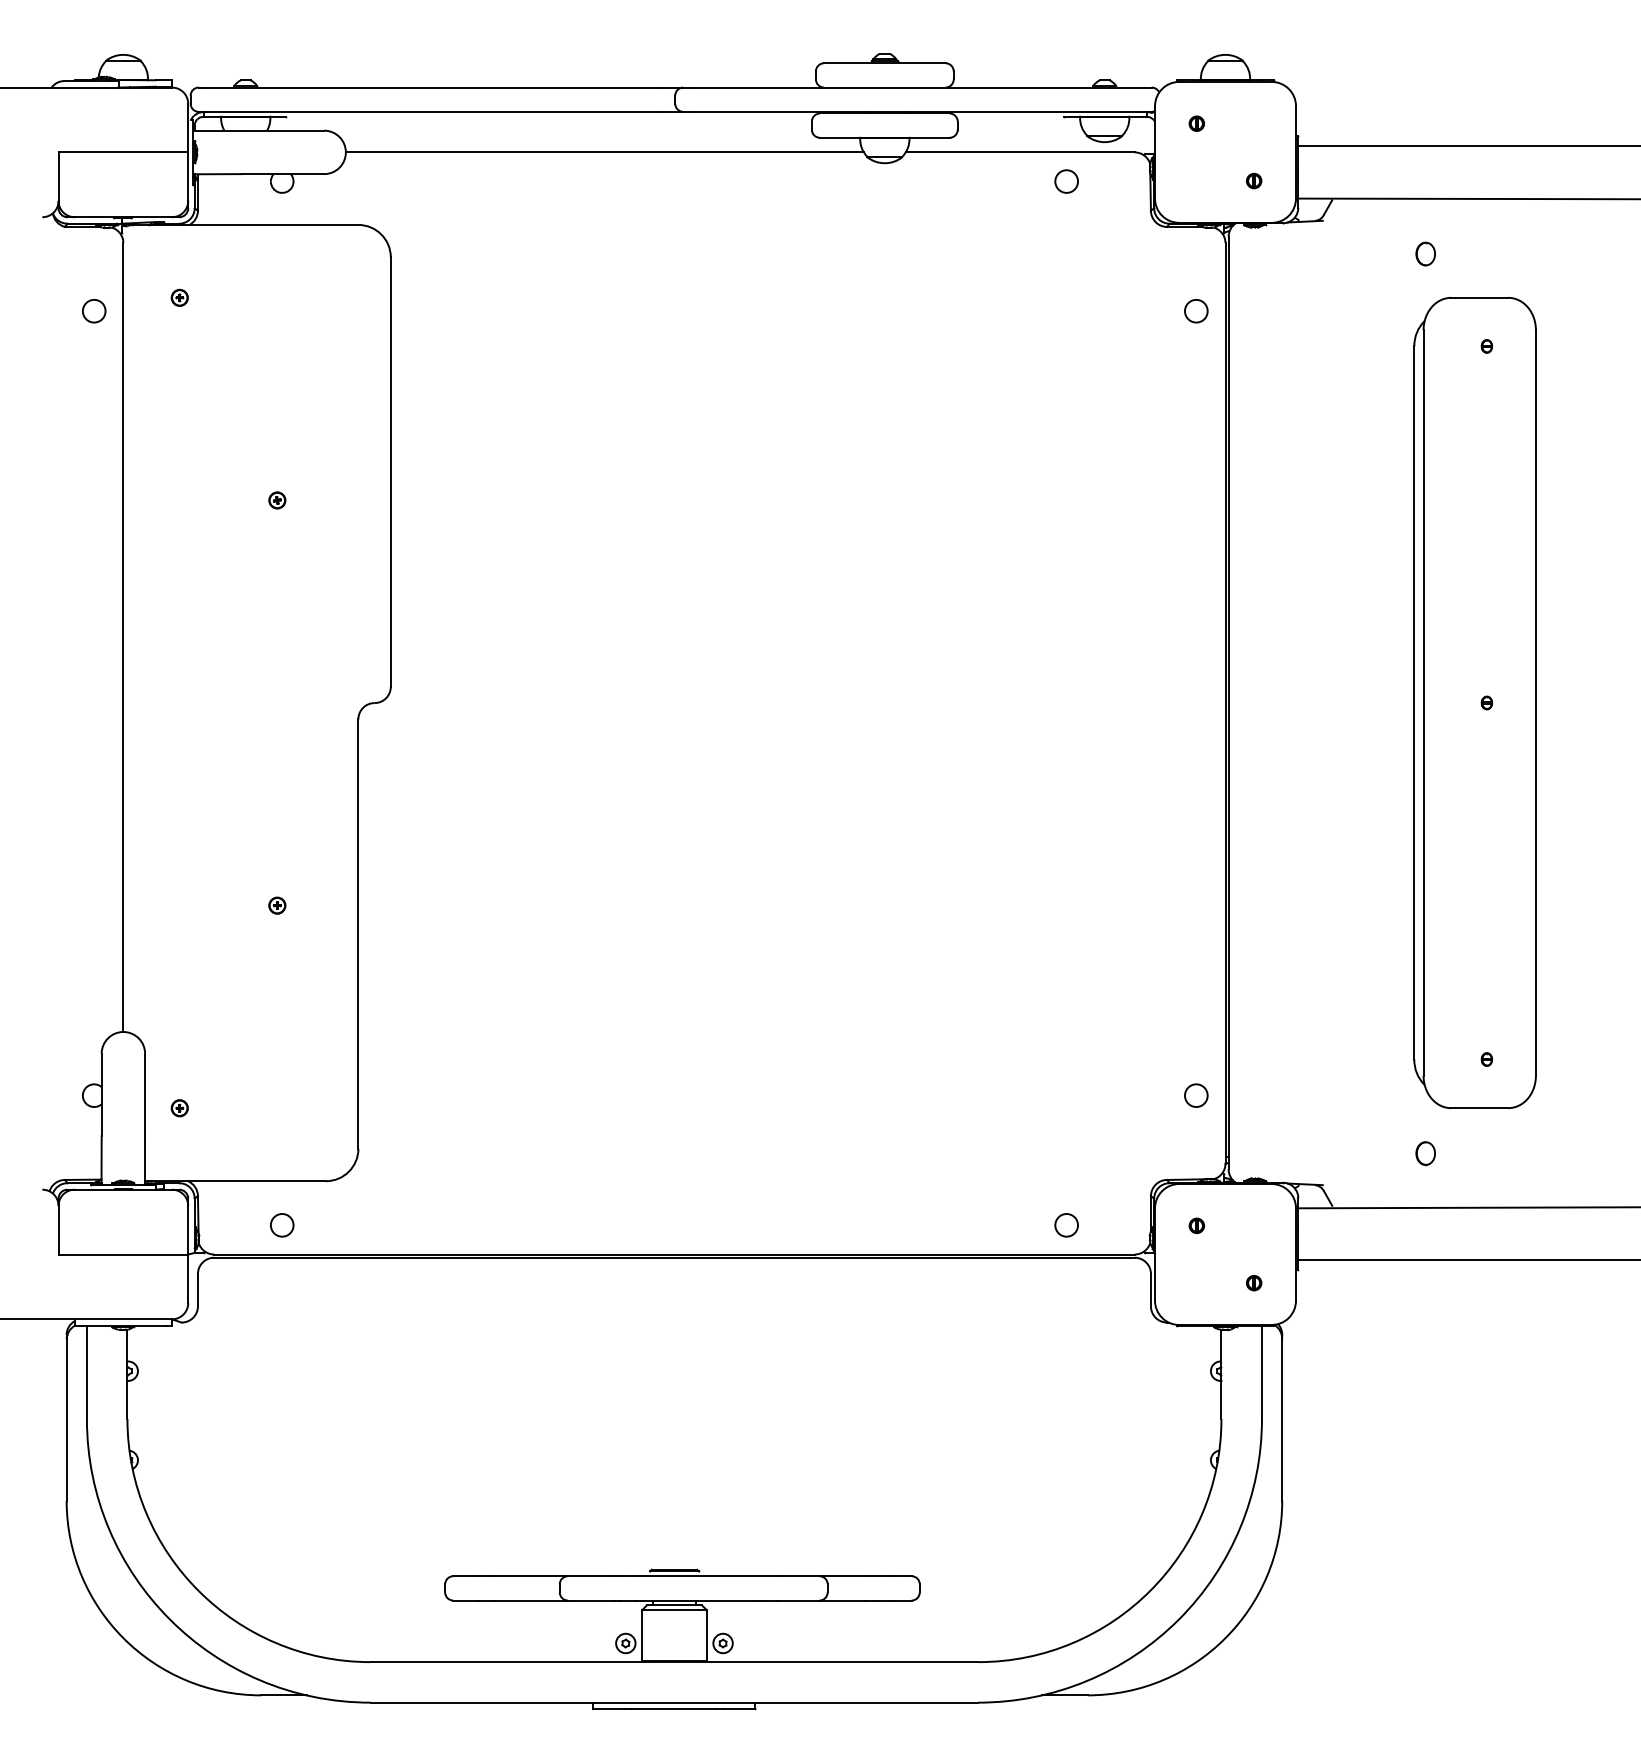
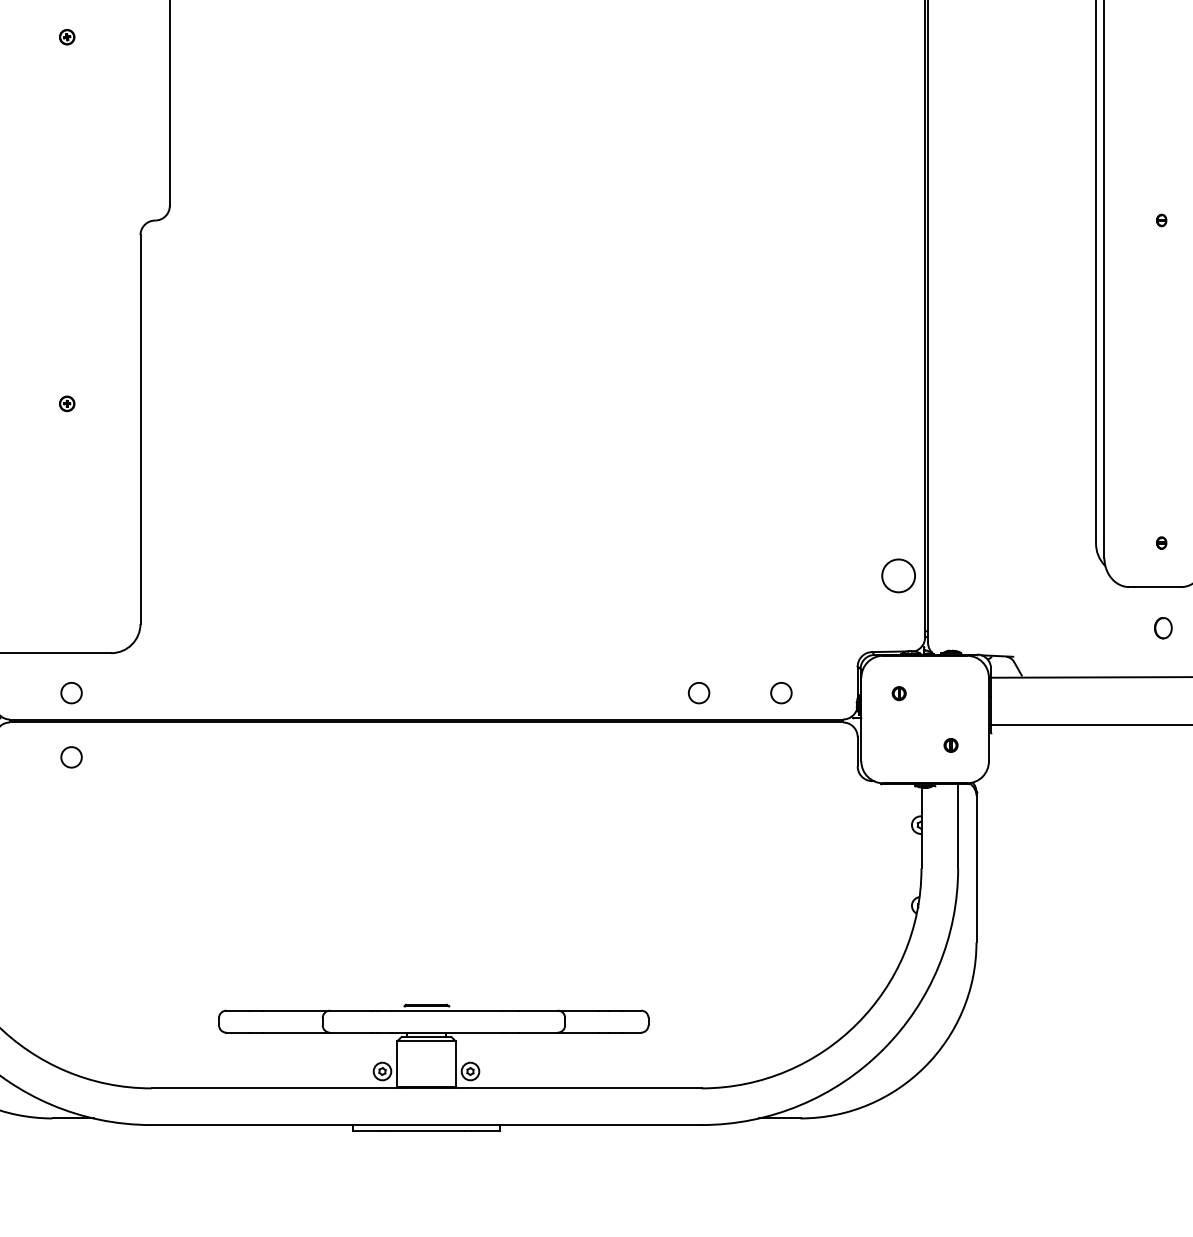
circle: (1196, 1095) -> (898, 575), size x1.6
part: (1425, 1153) -> (1163, 628), moved
circle: (975, 1225) -> (698, 693), added
circle: (282, 1296) -> (71, 757), added

